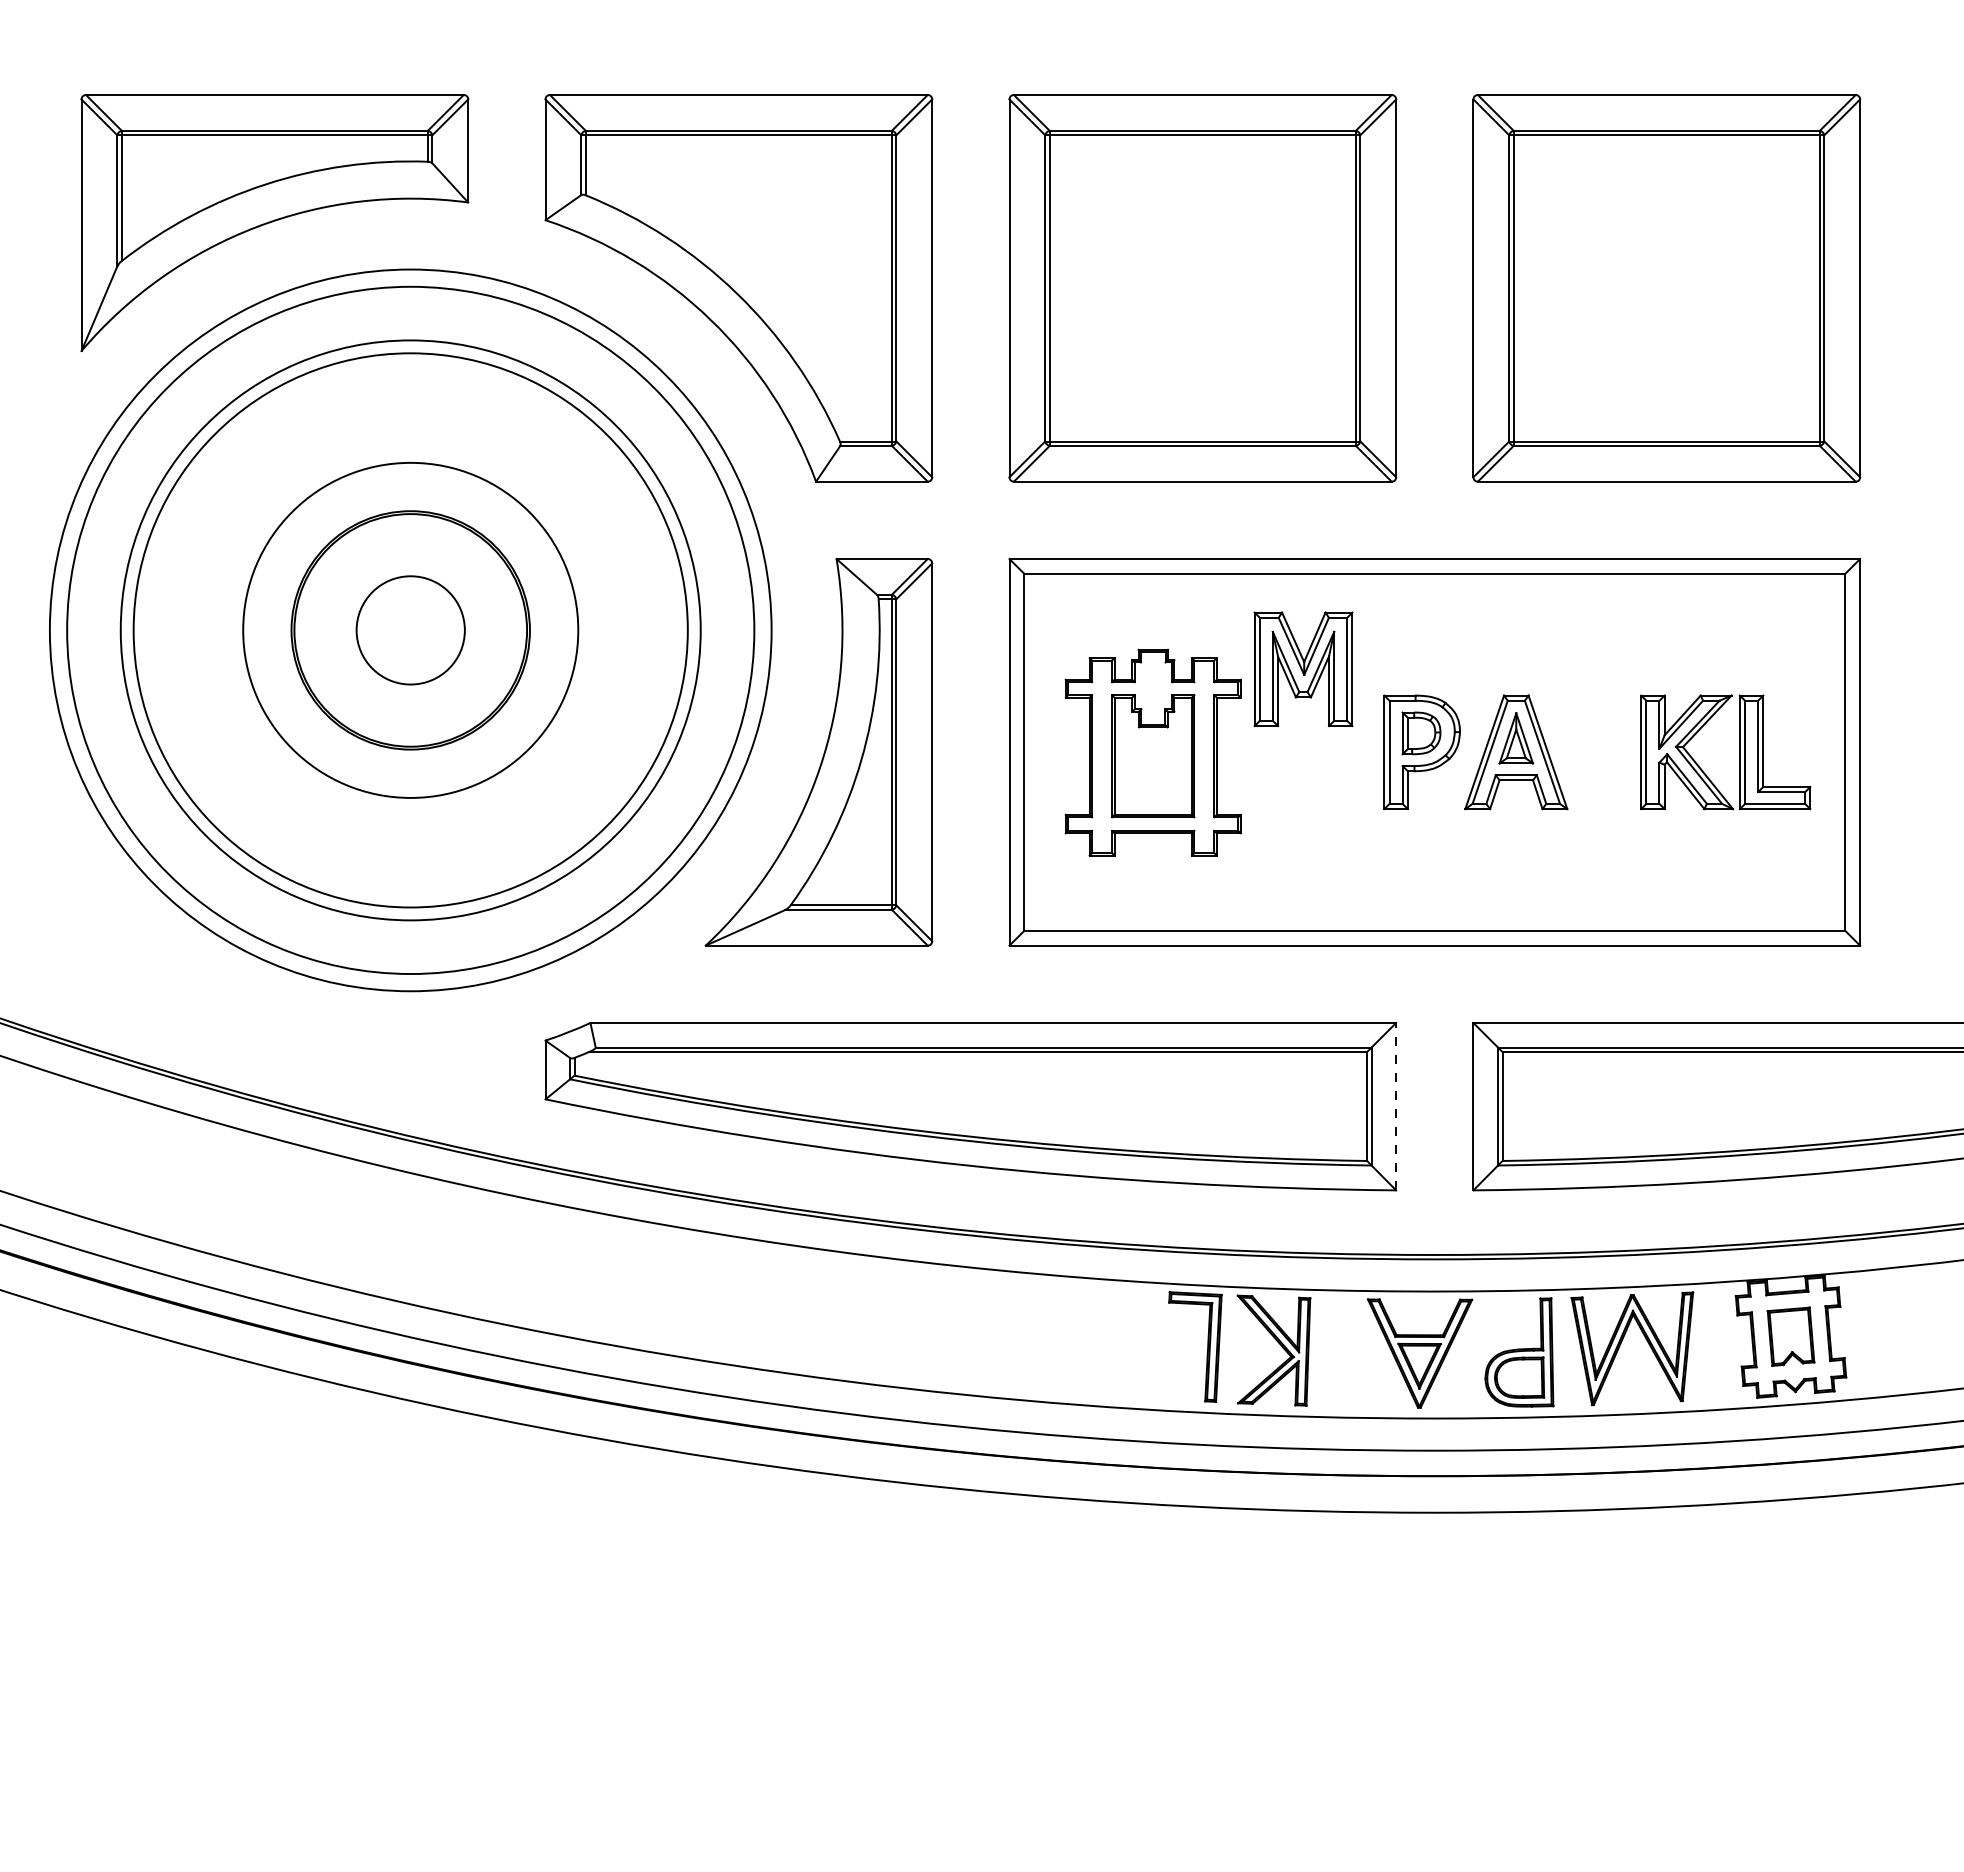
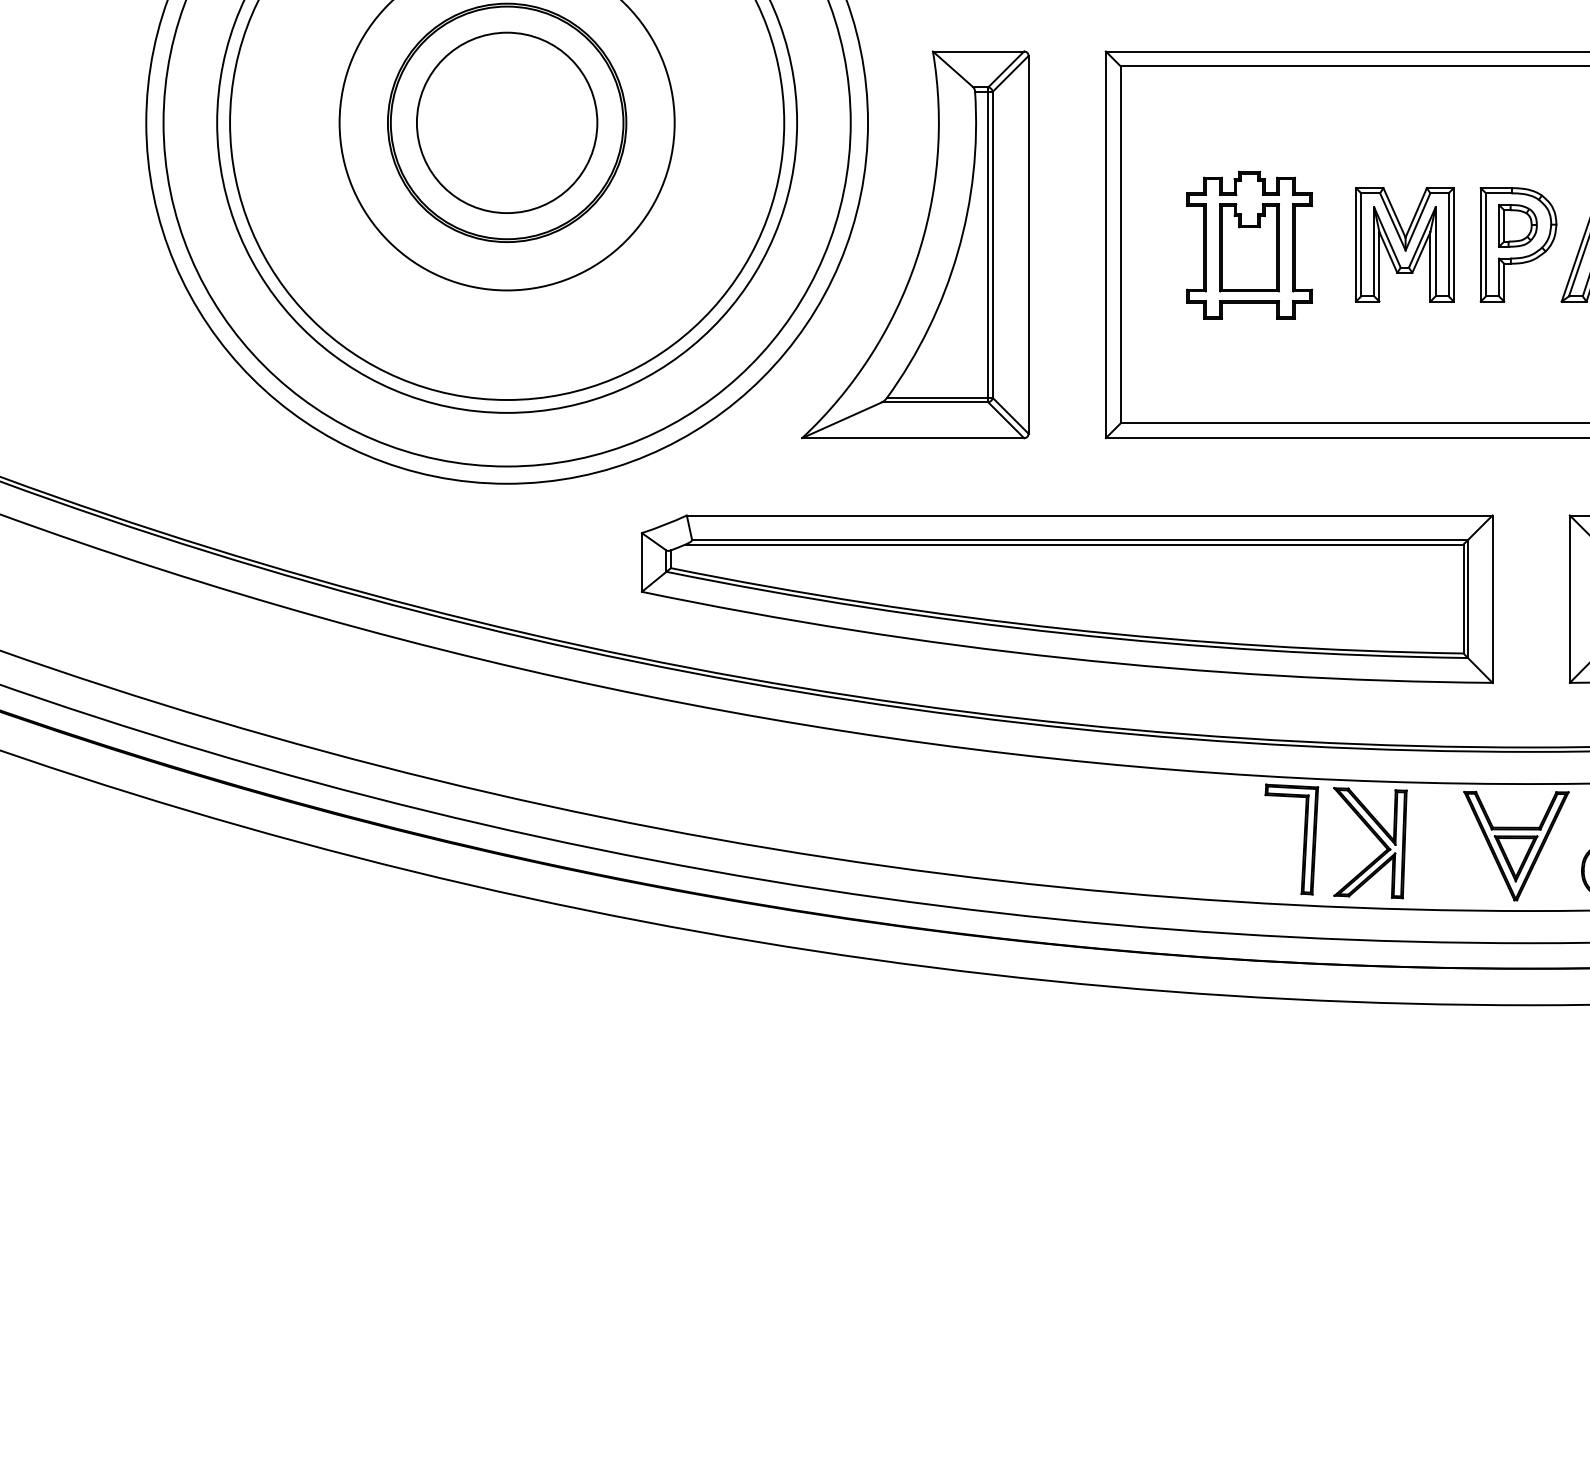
circle: (410, 630) -> (506, 123), size x1.67
part: (1303, 669) -> (1404, 245), moved
part: (1152, 752) -> (1248, 245), size x0.71
line: (1396, 1106) -> (1492, 599), dashed -> solid

